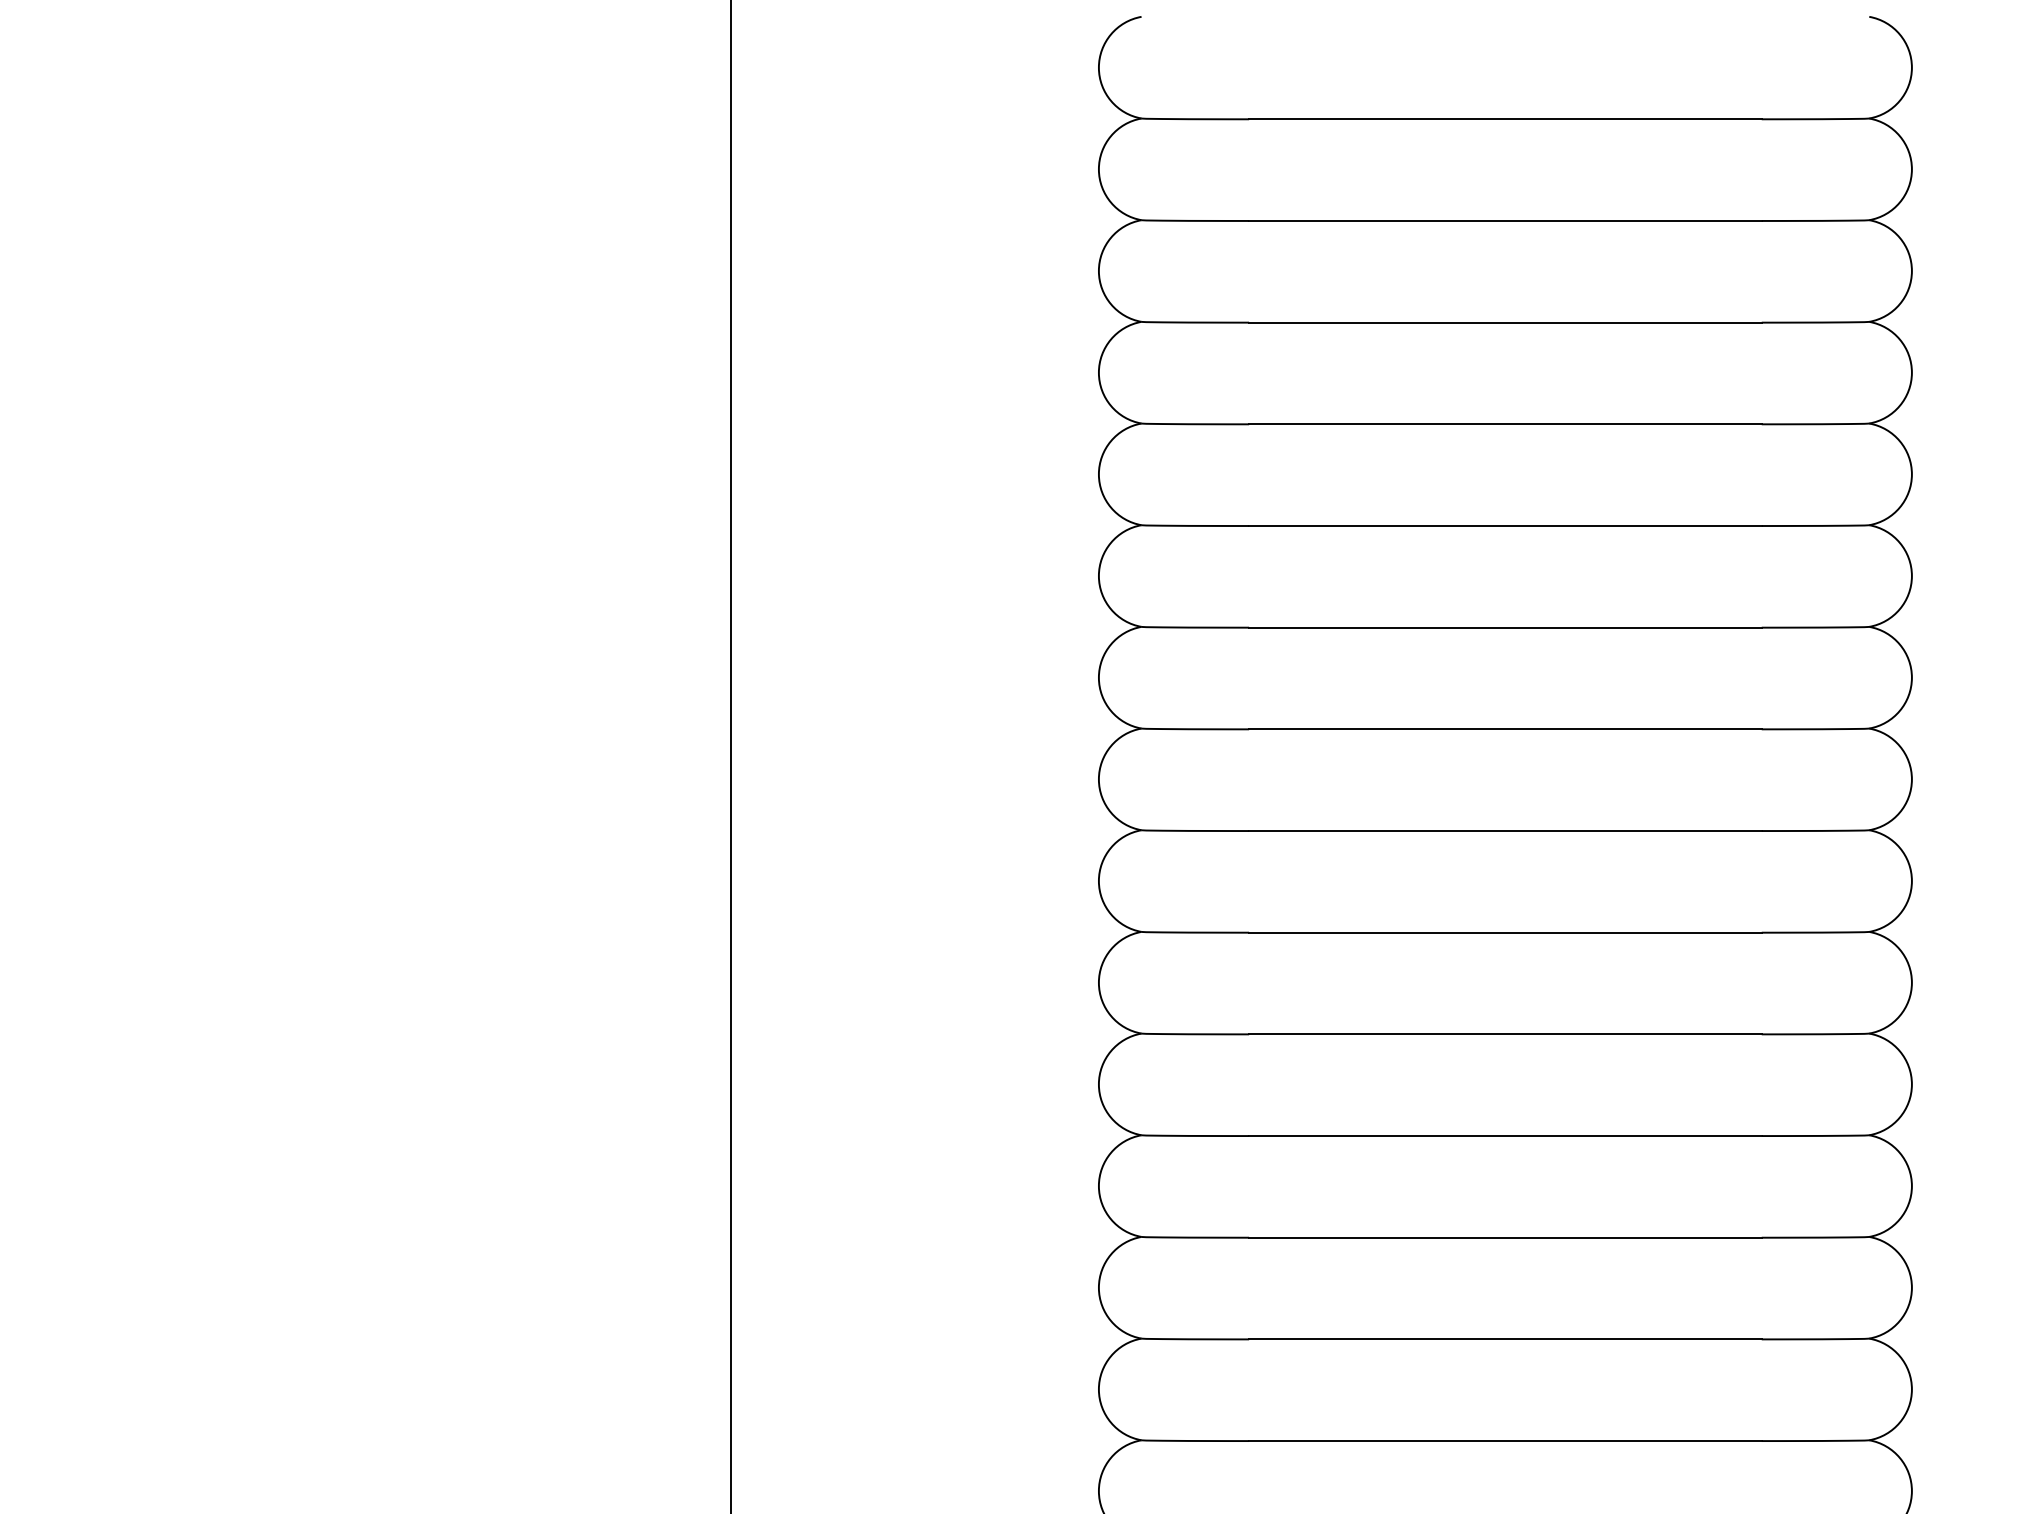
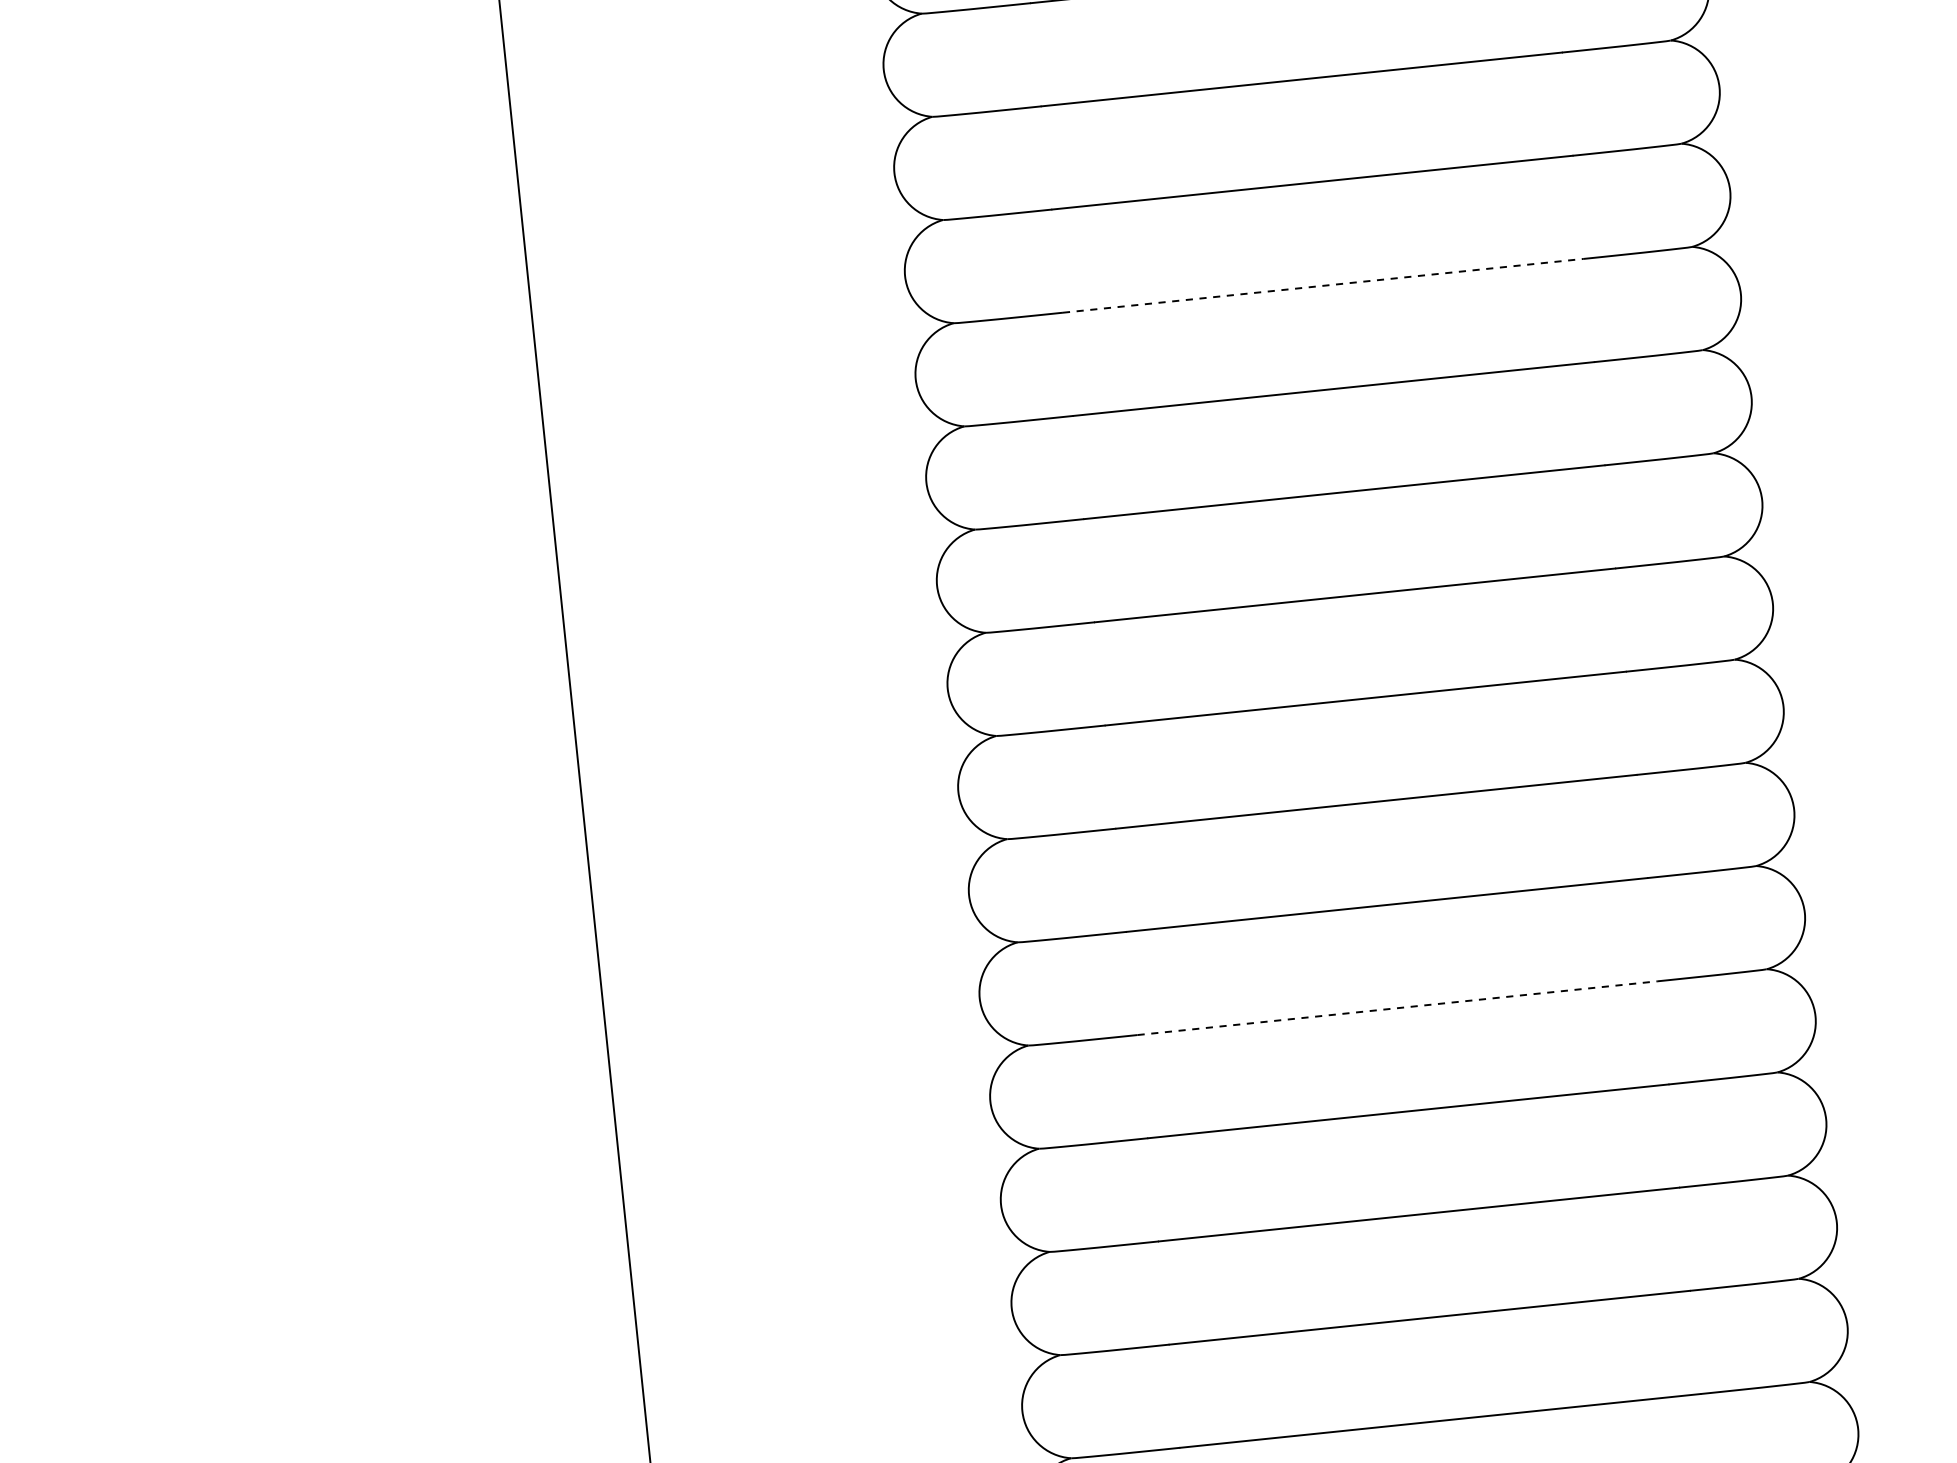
line: (1505, 424) -> (1323, 286), solid -> dashed
line: (1505, 1136) -> (1397, 1008), solid -> dashed

